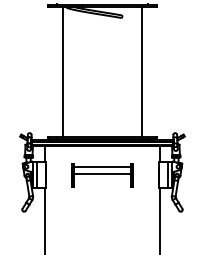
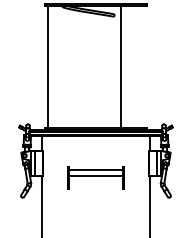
line: (63, 72) -> (48, 67), moved
line: (141, 72) -> (120, 67), moved
part: (101, 175) -> (95, 177), moved

